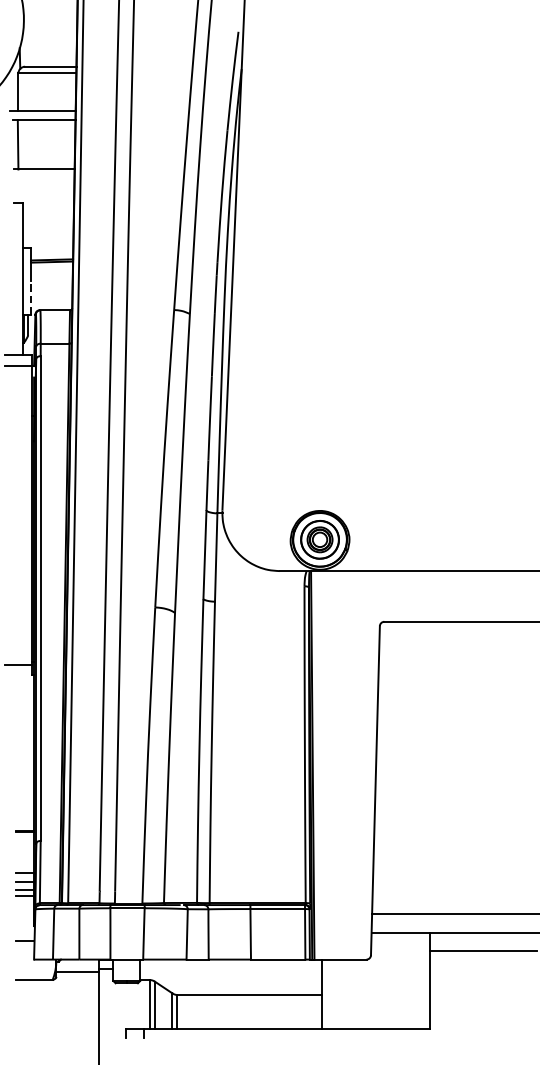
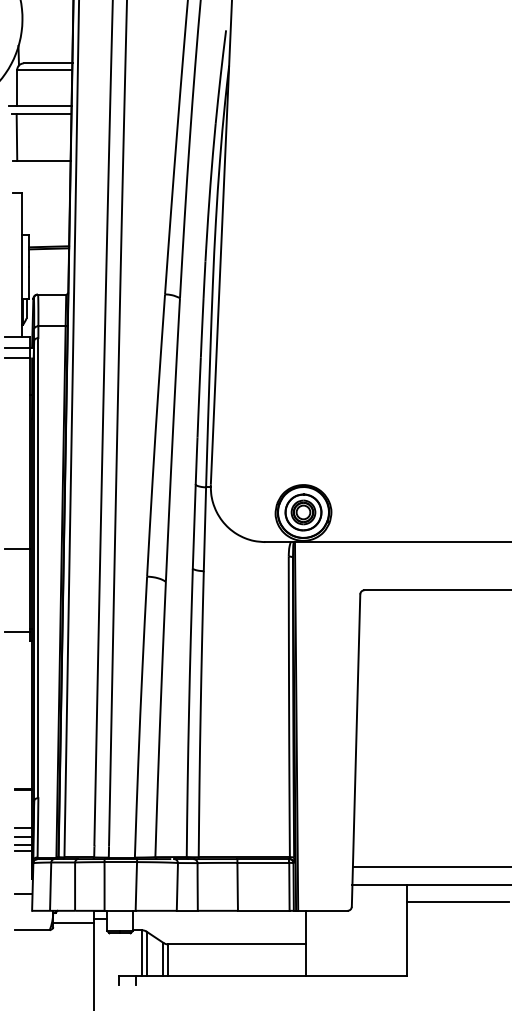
line: (31, 297) -> (29, 282), dashed -> solid
line: (17, 377) -> (16, 358), added
line: (17, 577) -> (16, 548), added

